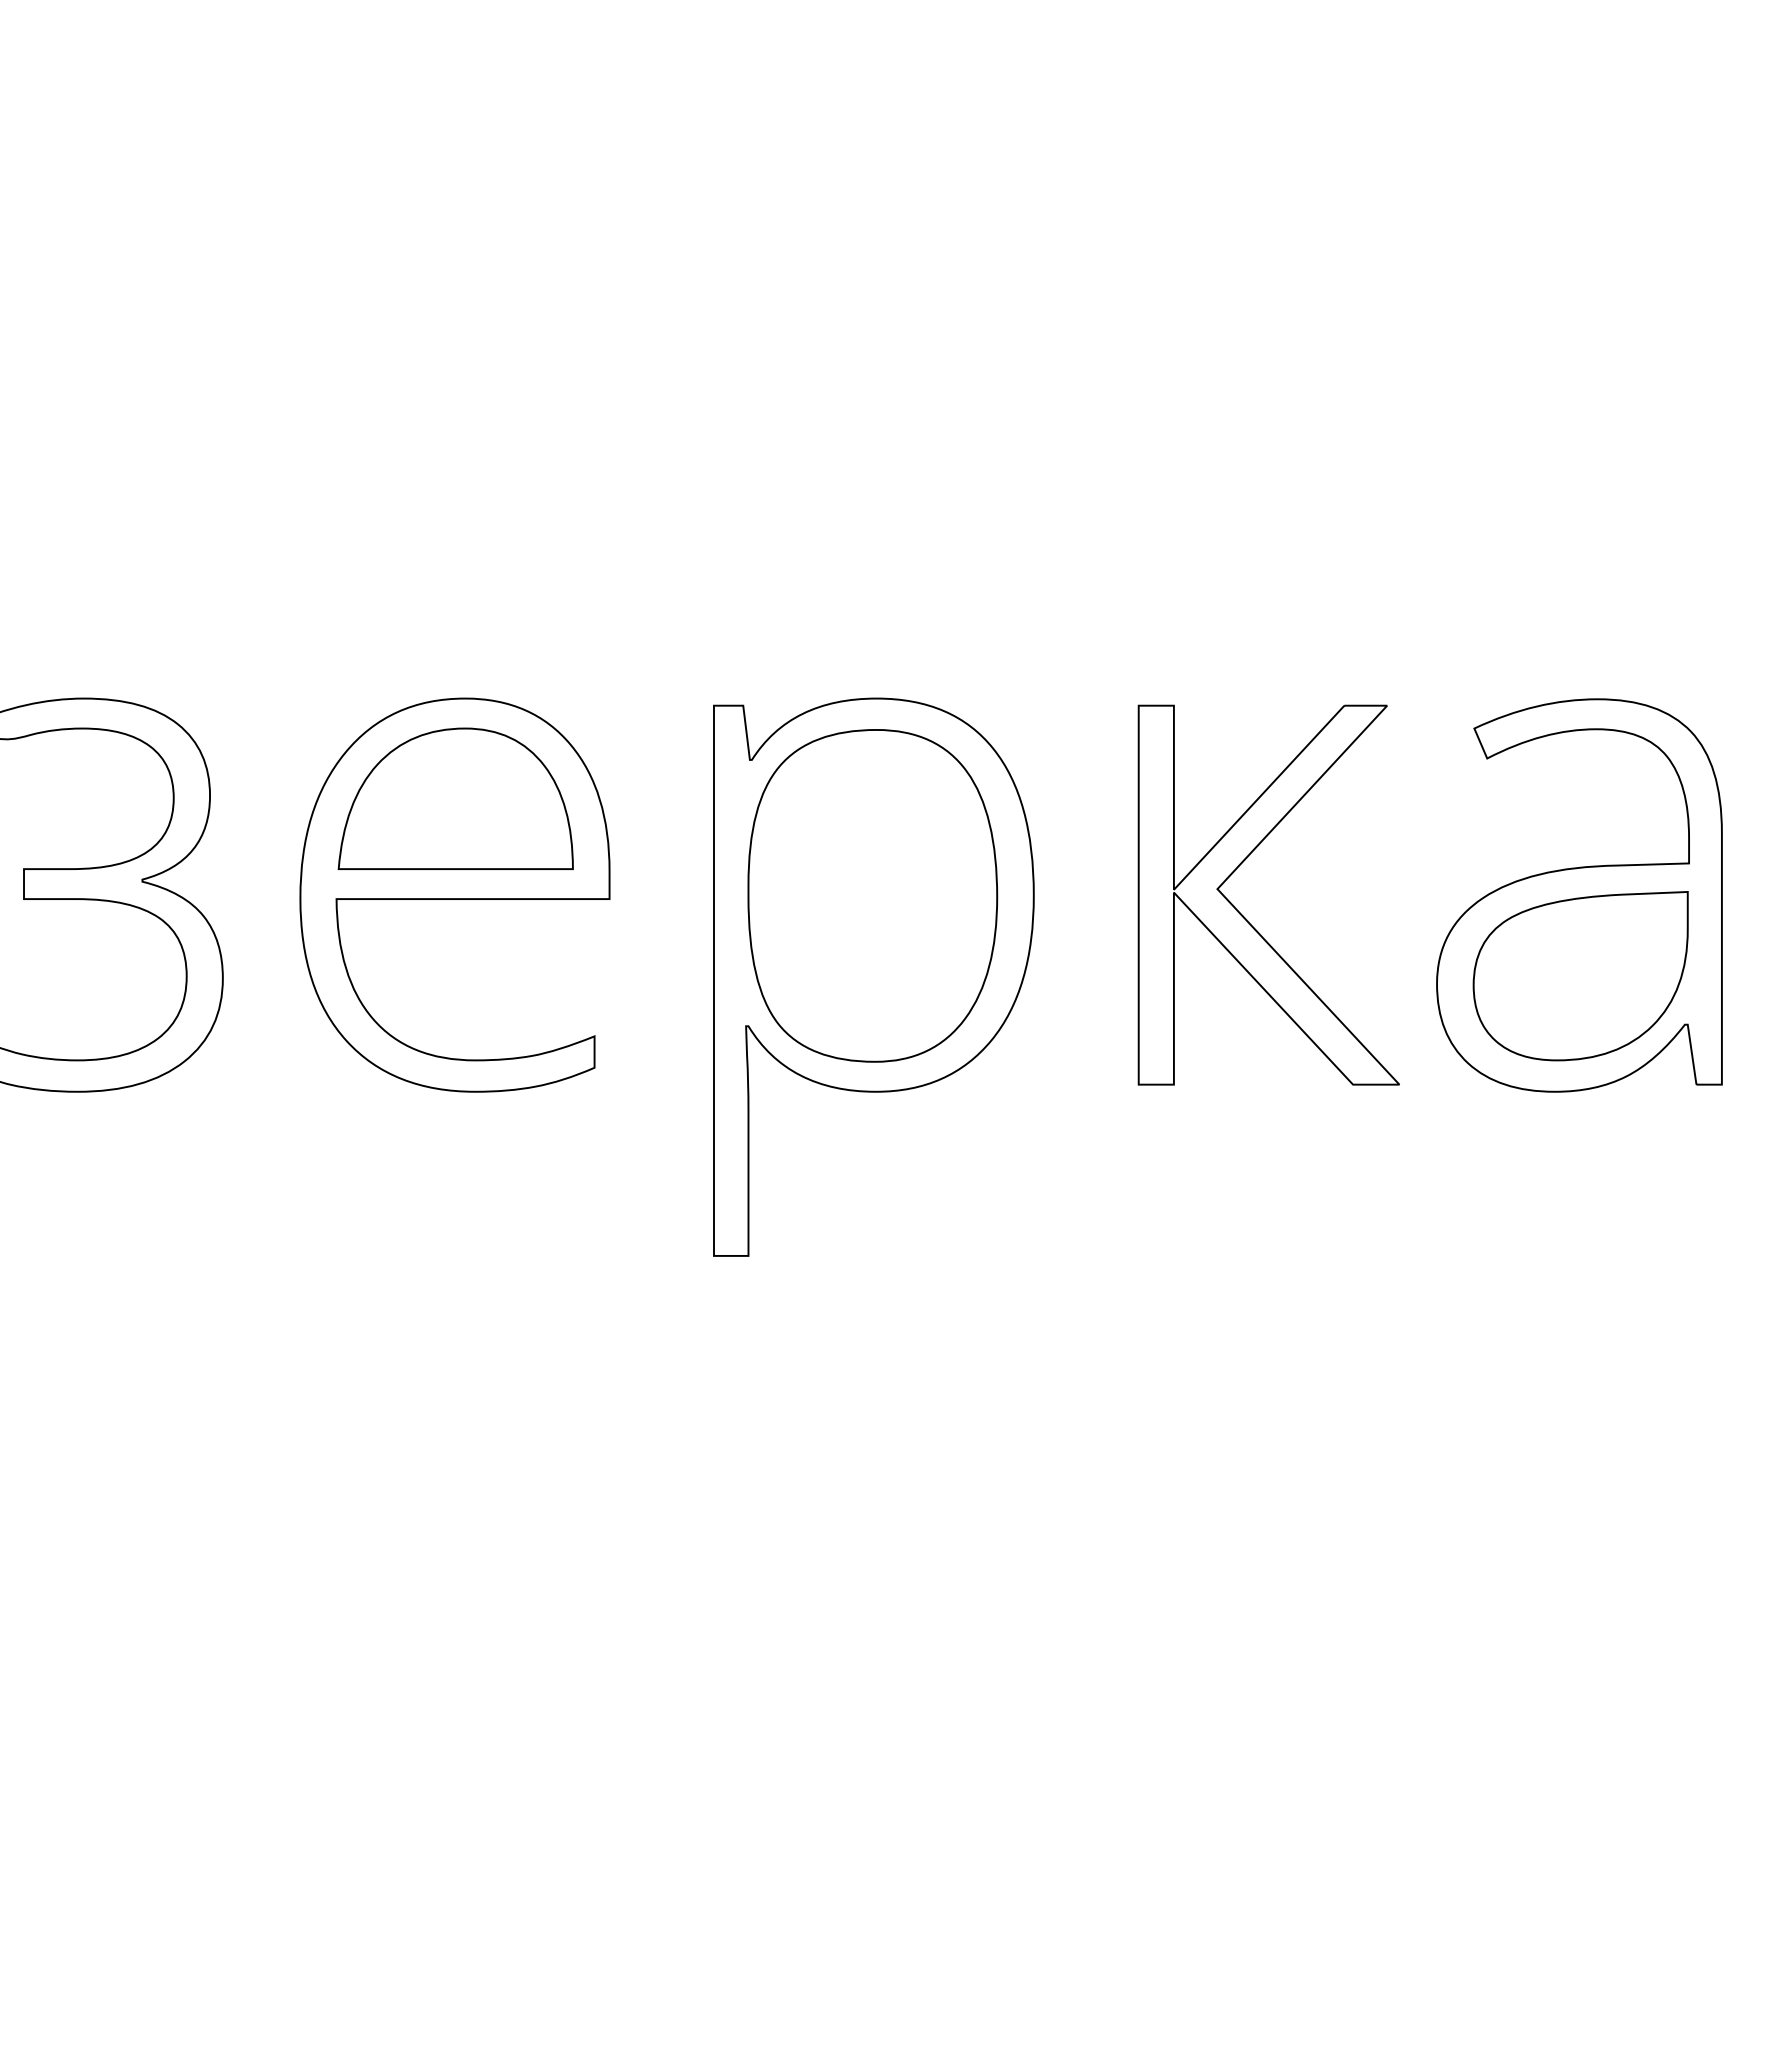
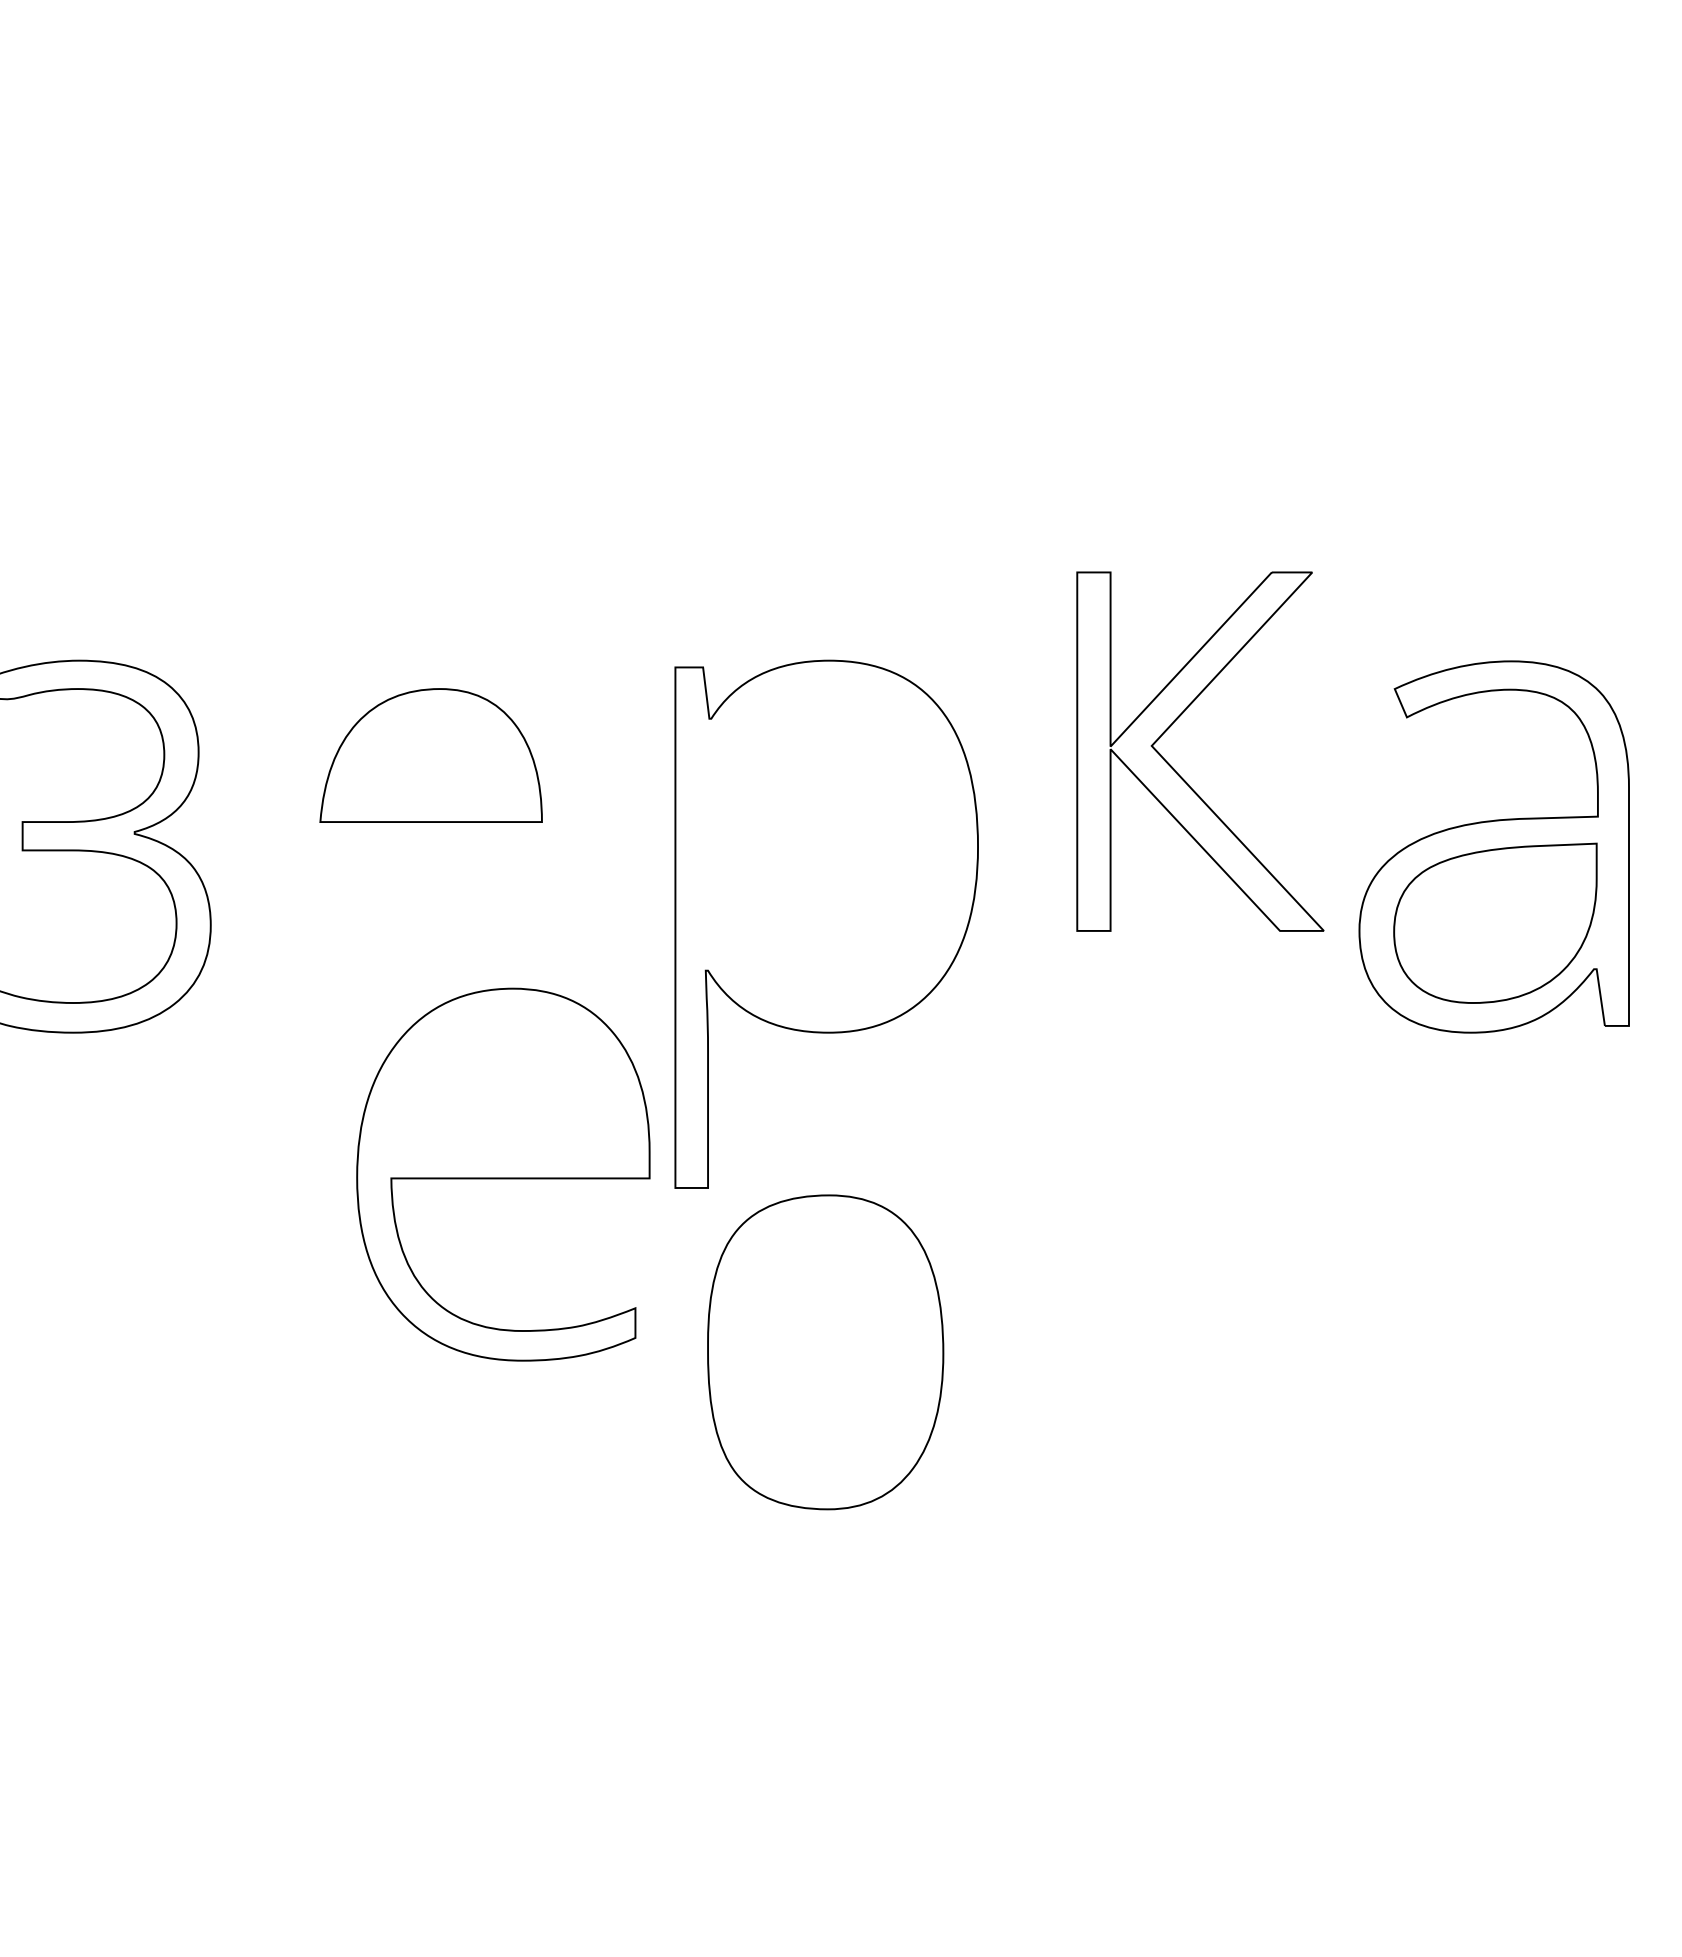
part: (455, 894) -> (503, 1174), moved
part: (872, 896) -> (825, 1352), moved
part: (1241, 912) -> (1174, 768), moved

